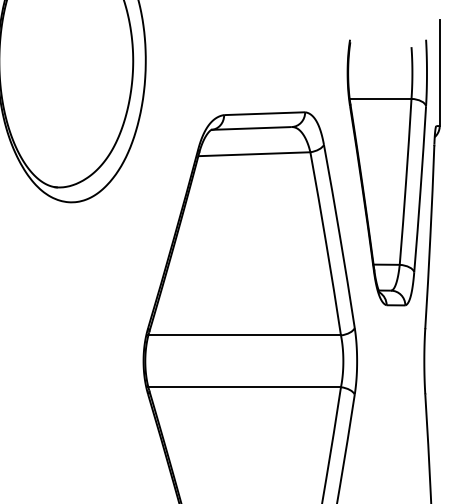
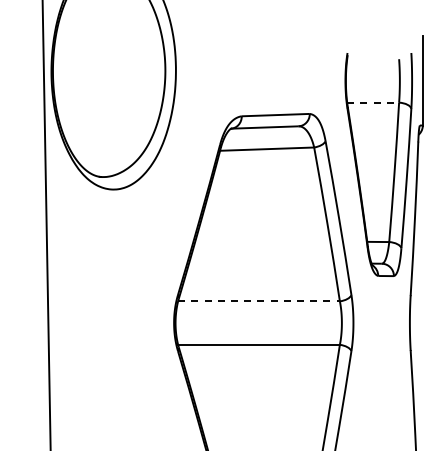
line: (381, 98) -> (373, 102), solid -> dashed
line: (245, 335) -> (259, 301), solid -> dashed

